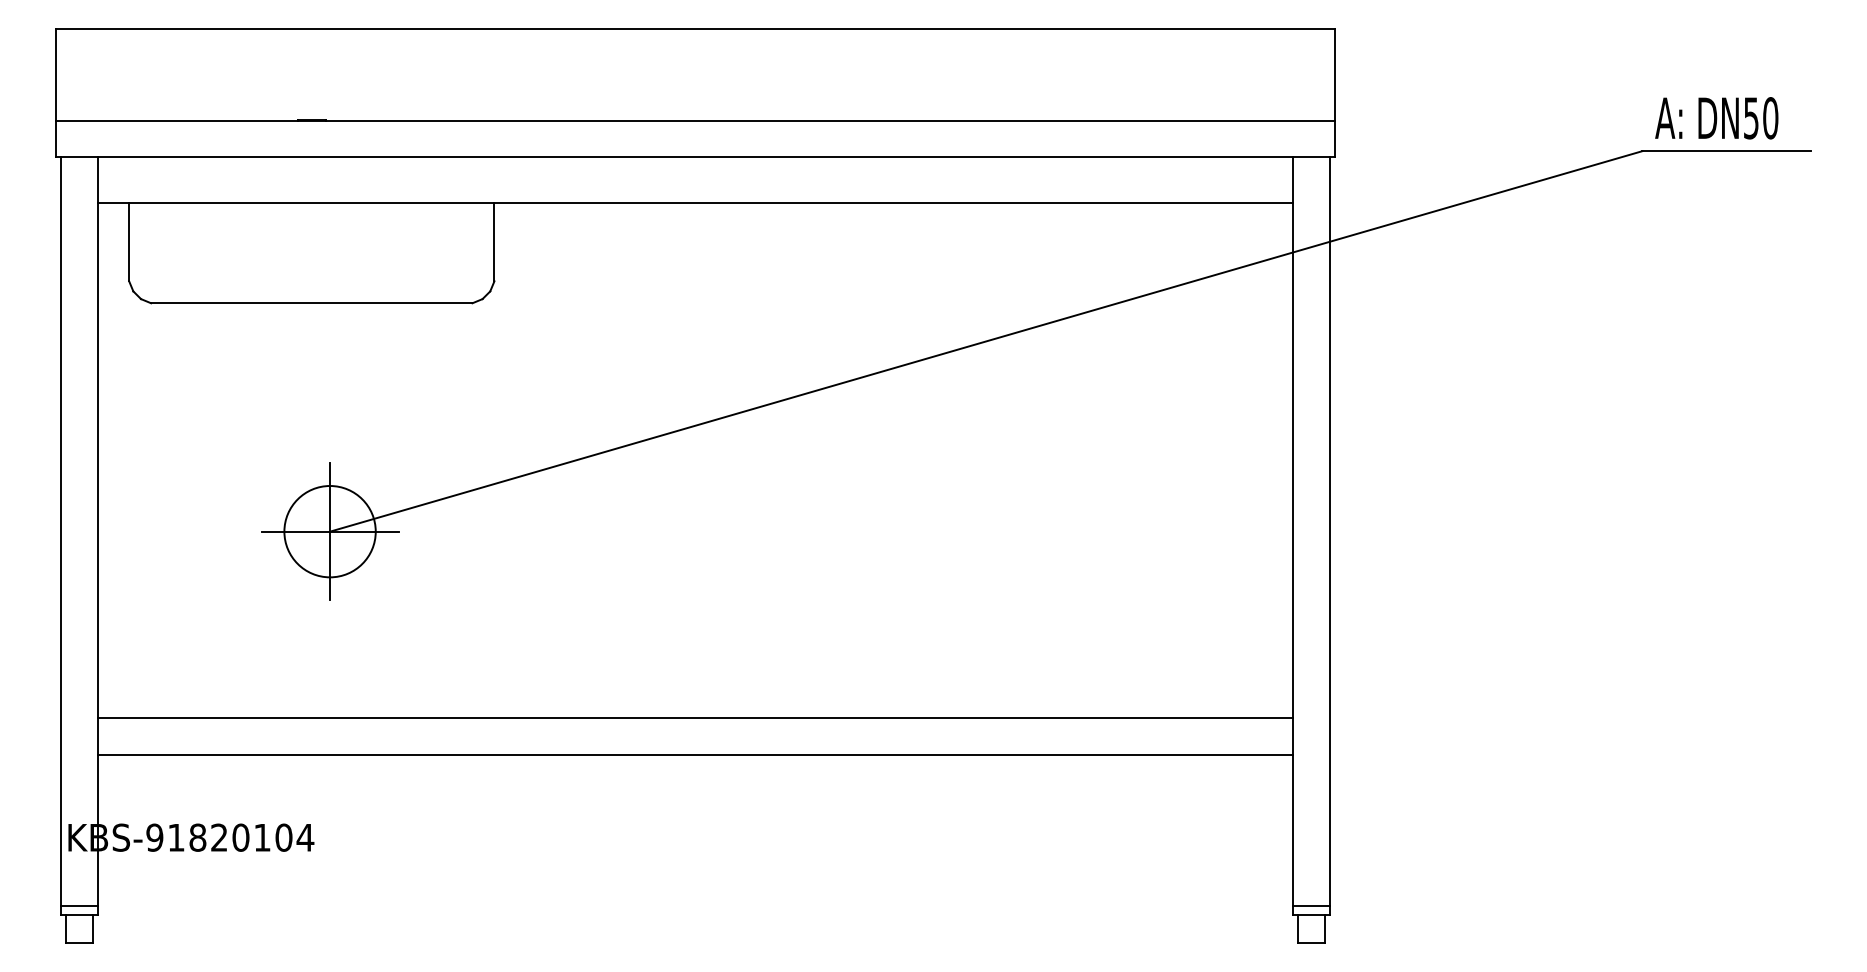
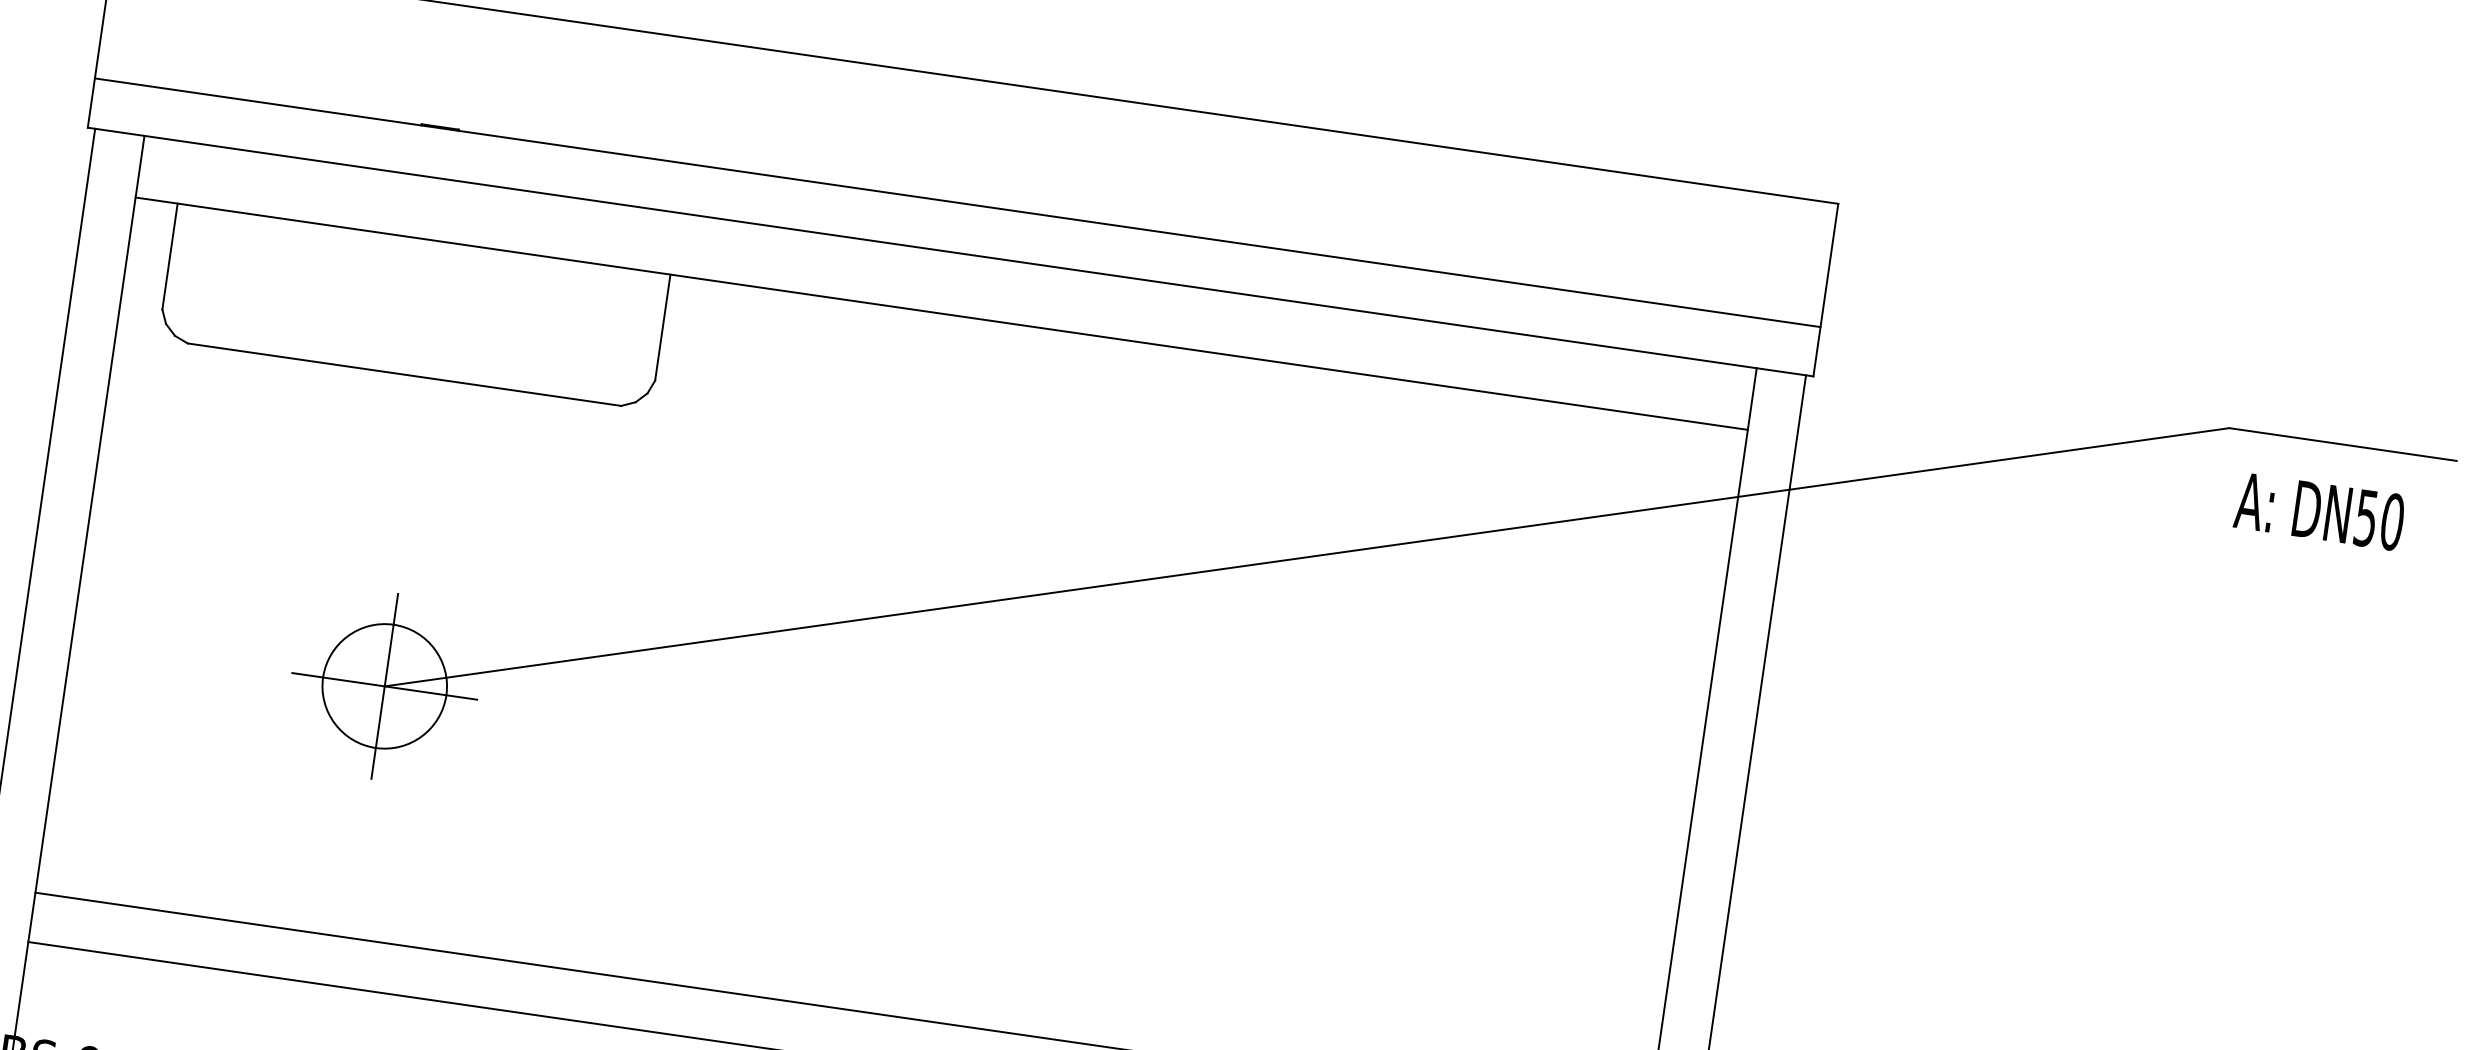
text: (1716, 118) -> (2319, 511), moved

